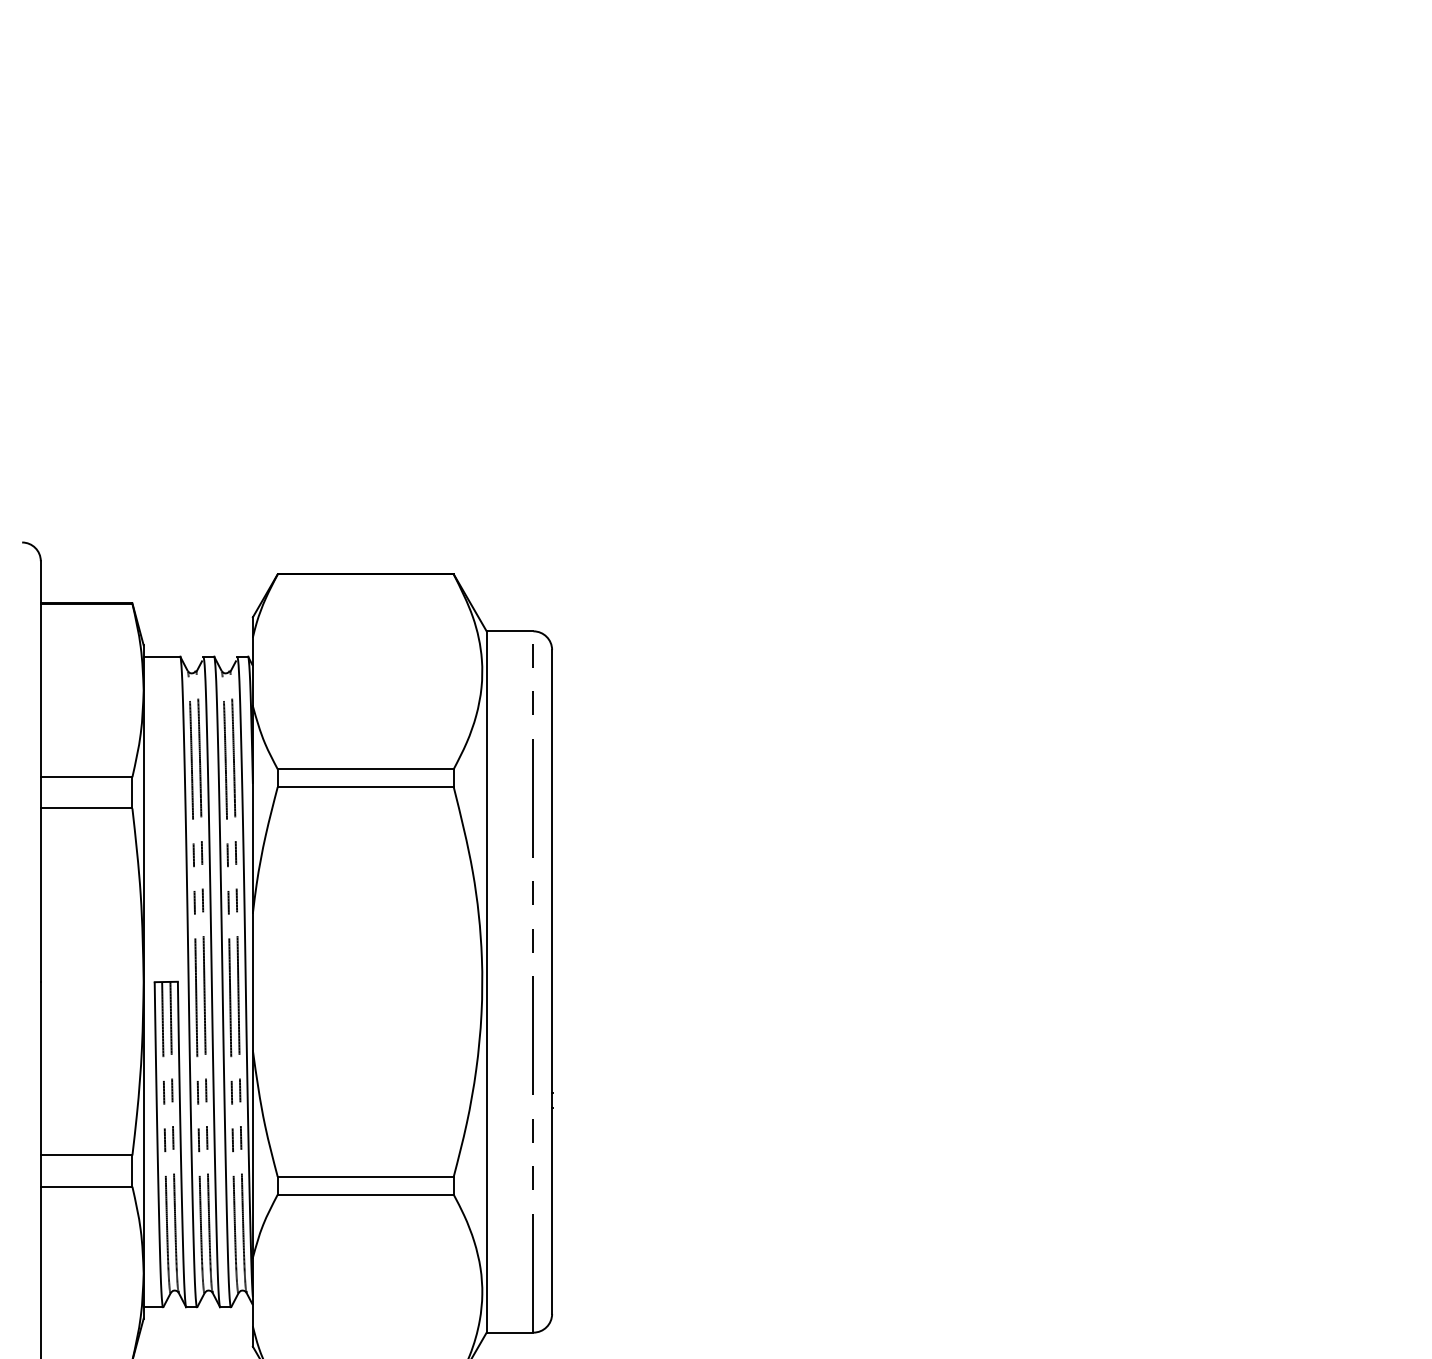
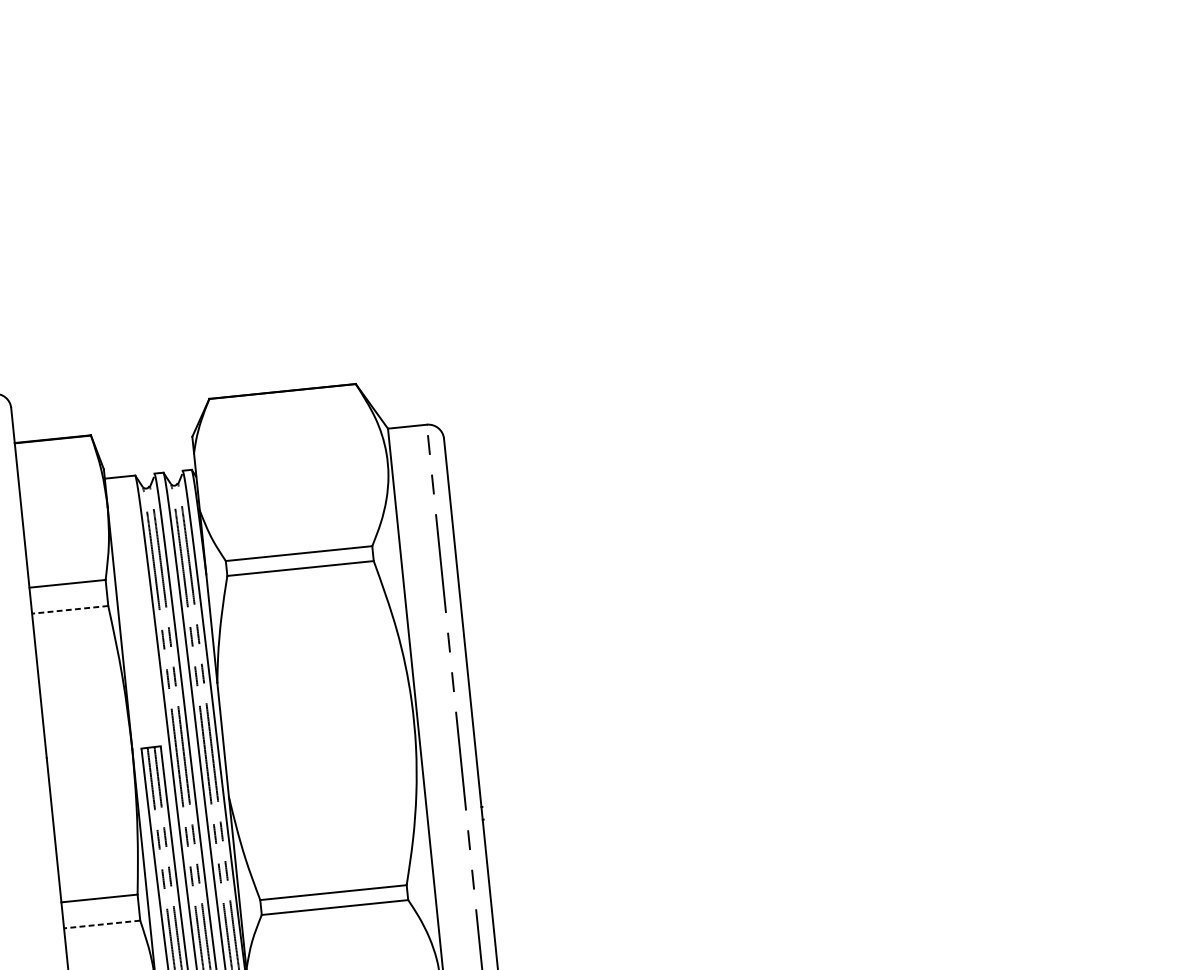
line: (86, 808) -> (70, 609), solid -> dashed
line: (86, 1186) -> (102, 924), solid -> dashed

